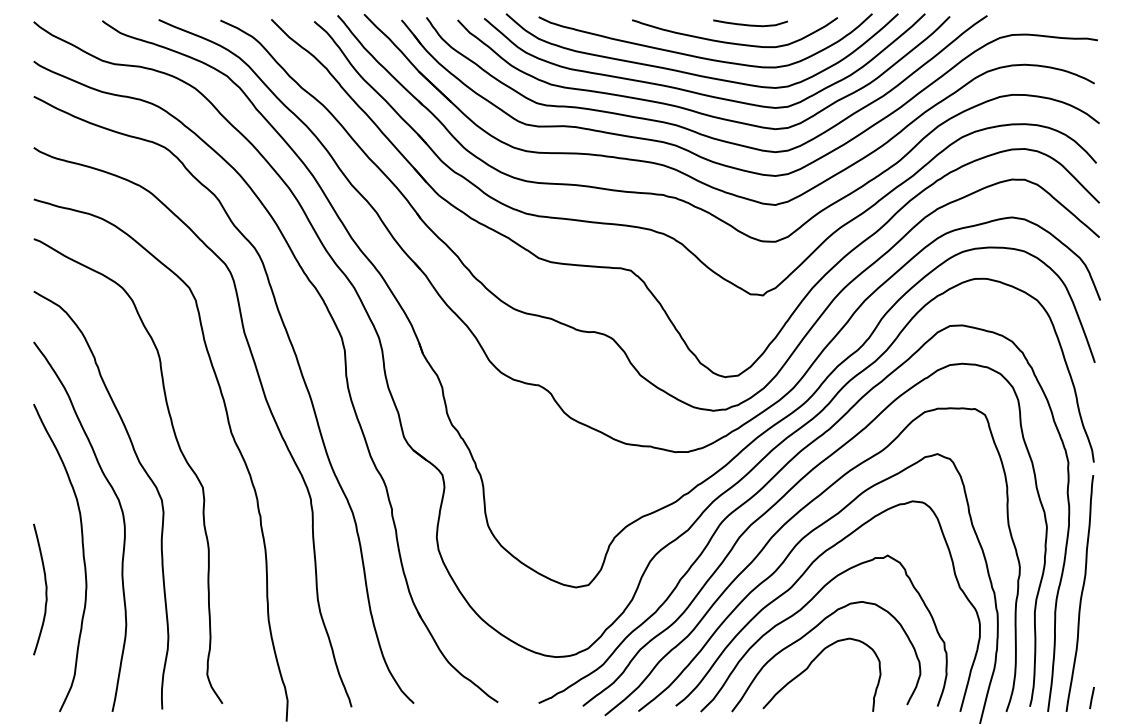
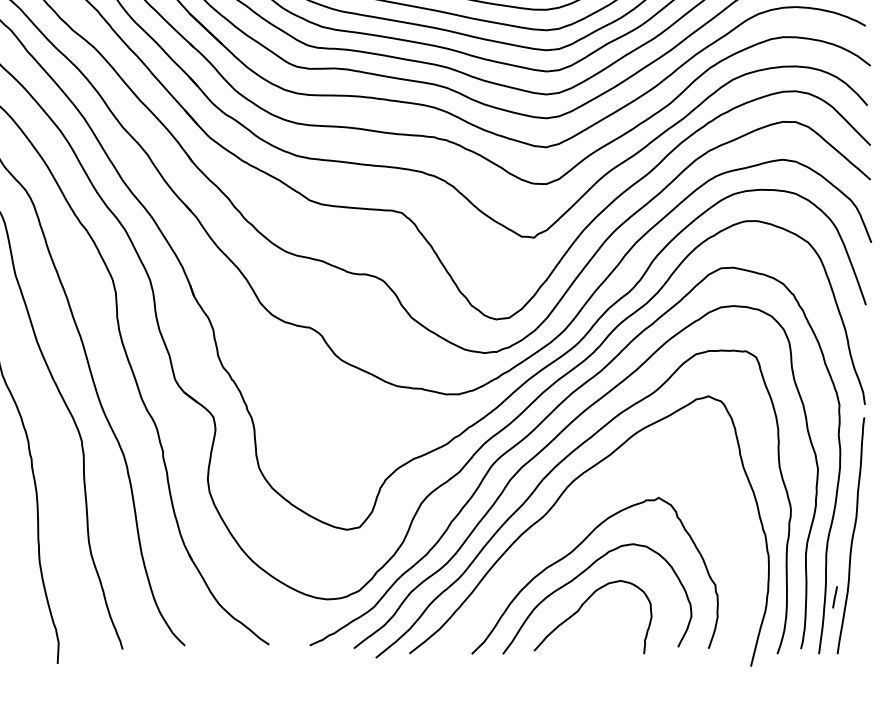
curve: (797, 582) -> (568, 524), removed
line: (1091, 698) -> (834, 597), moved

